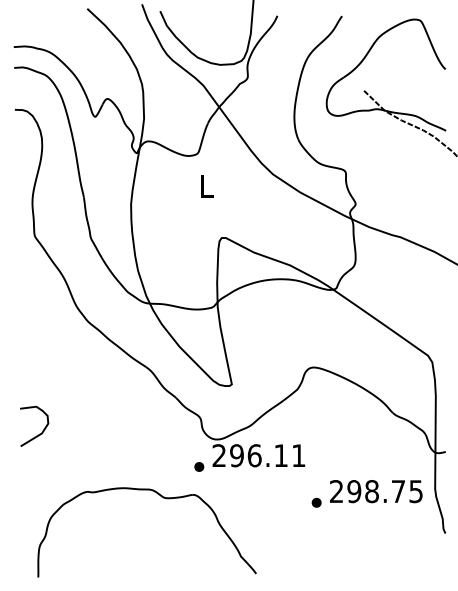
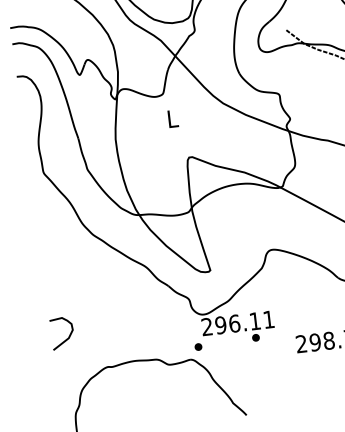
curve: (42, 430) -> (68, 335), moved
part: (199, 466) -> (198, 346), moved
part: (316, 502) -> (255, 337), moved

